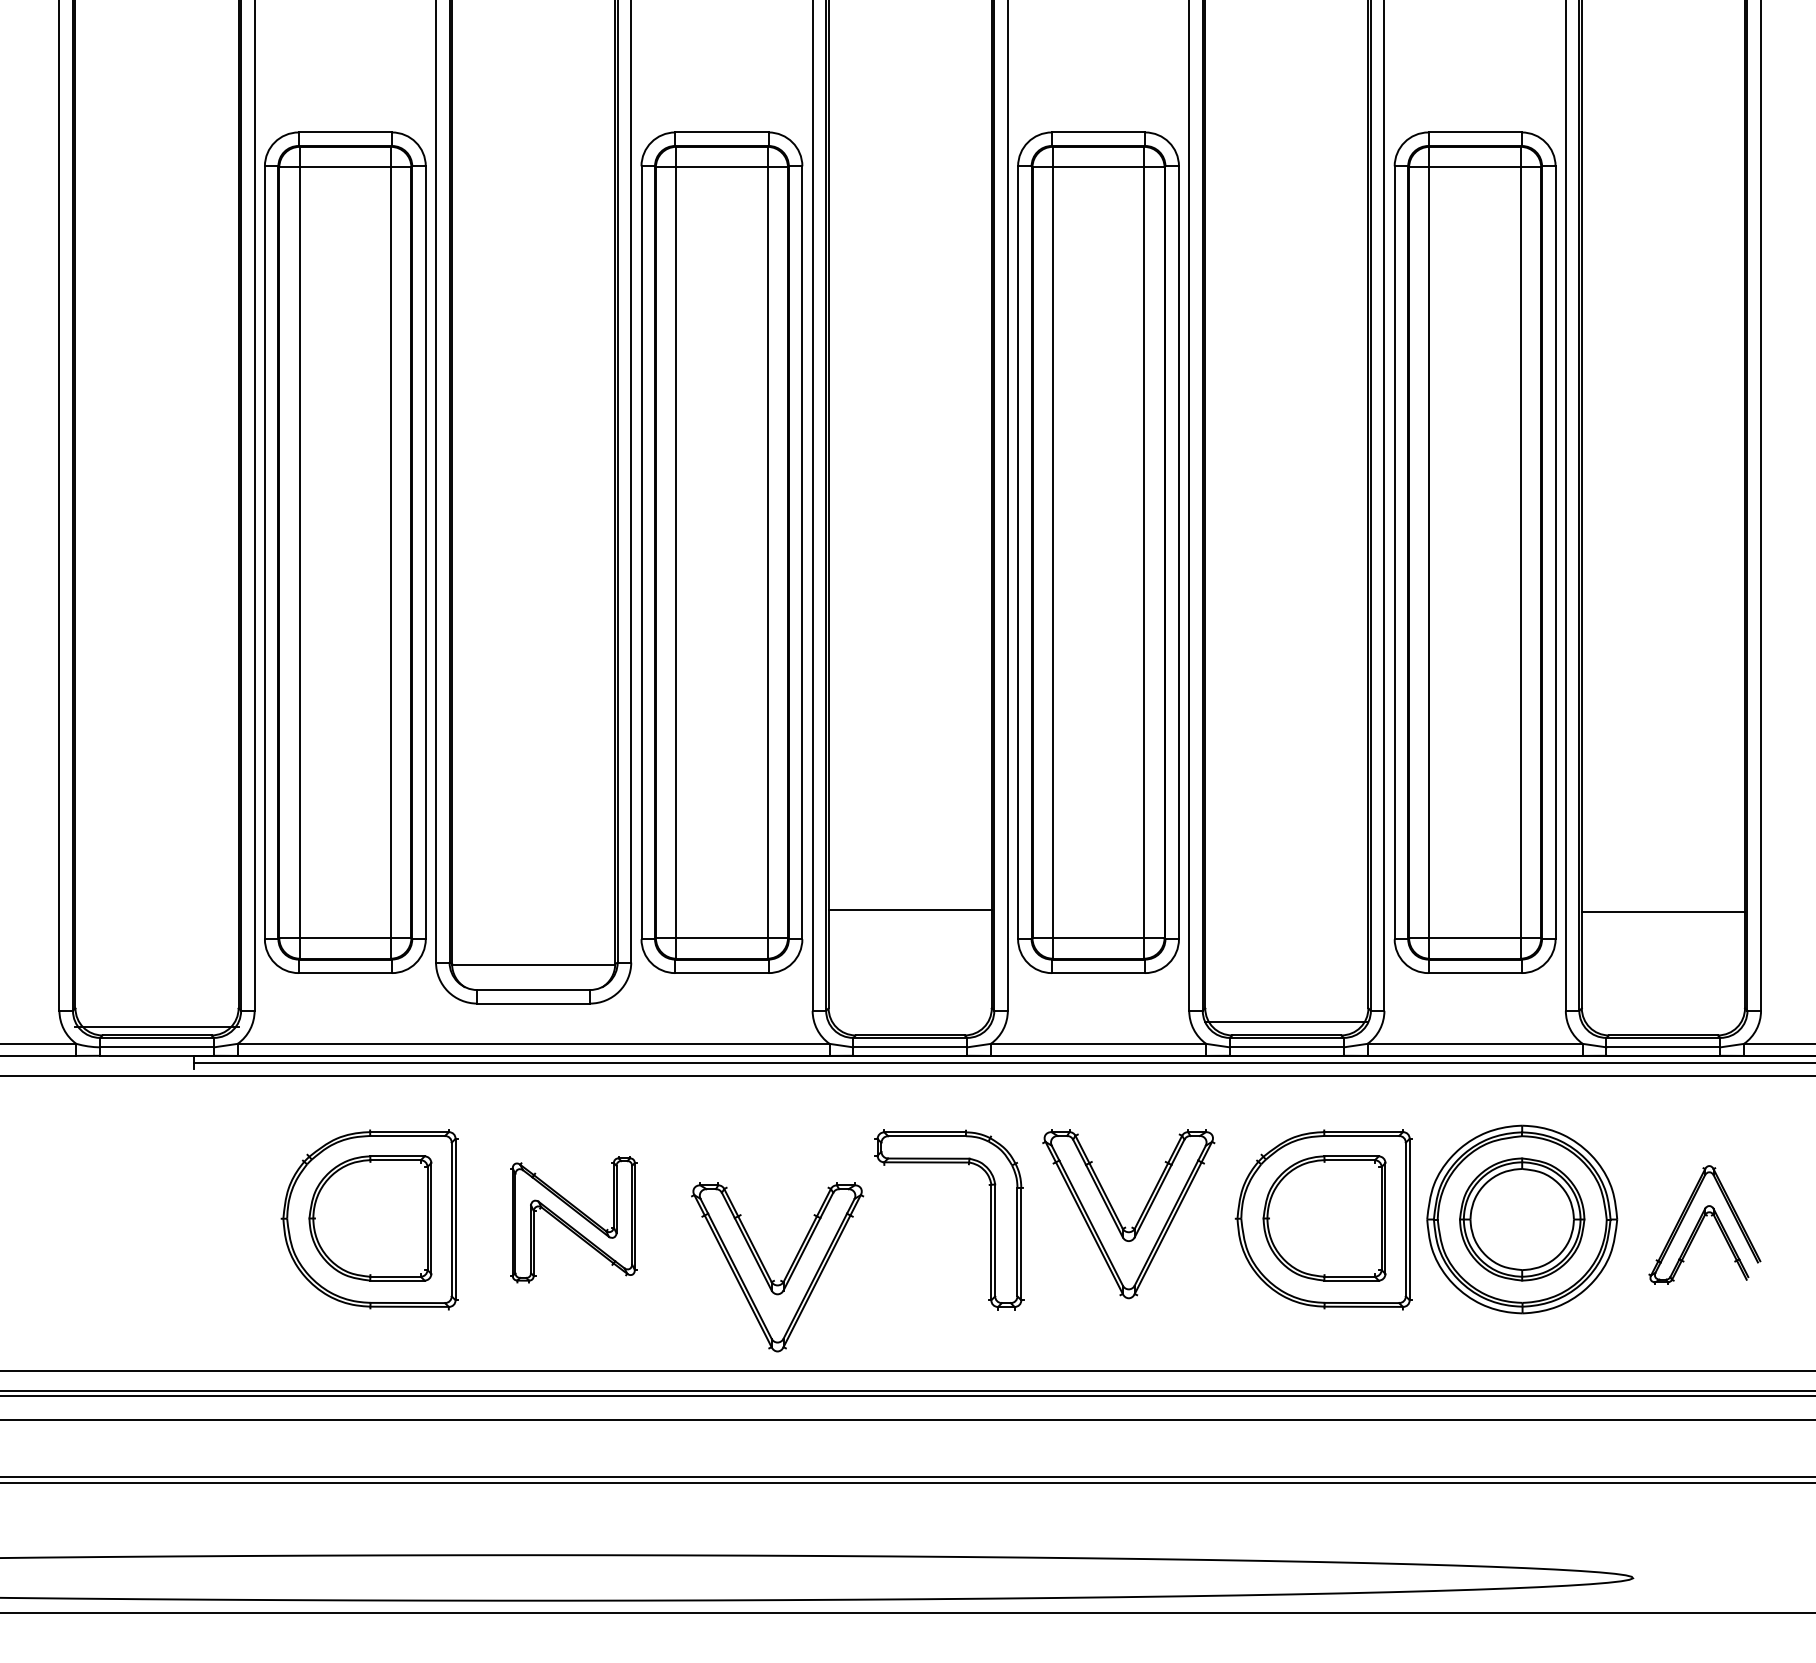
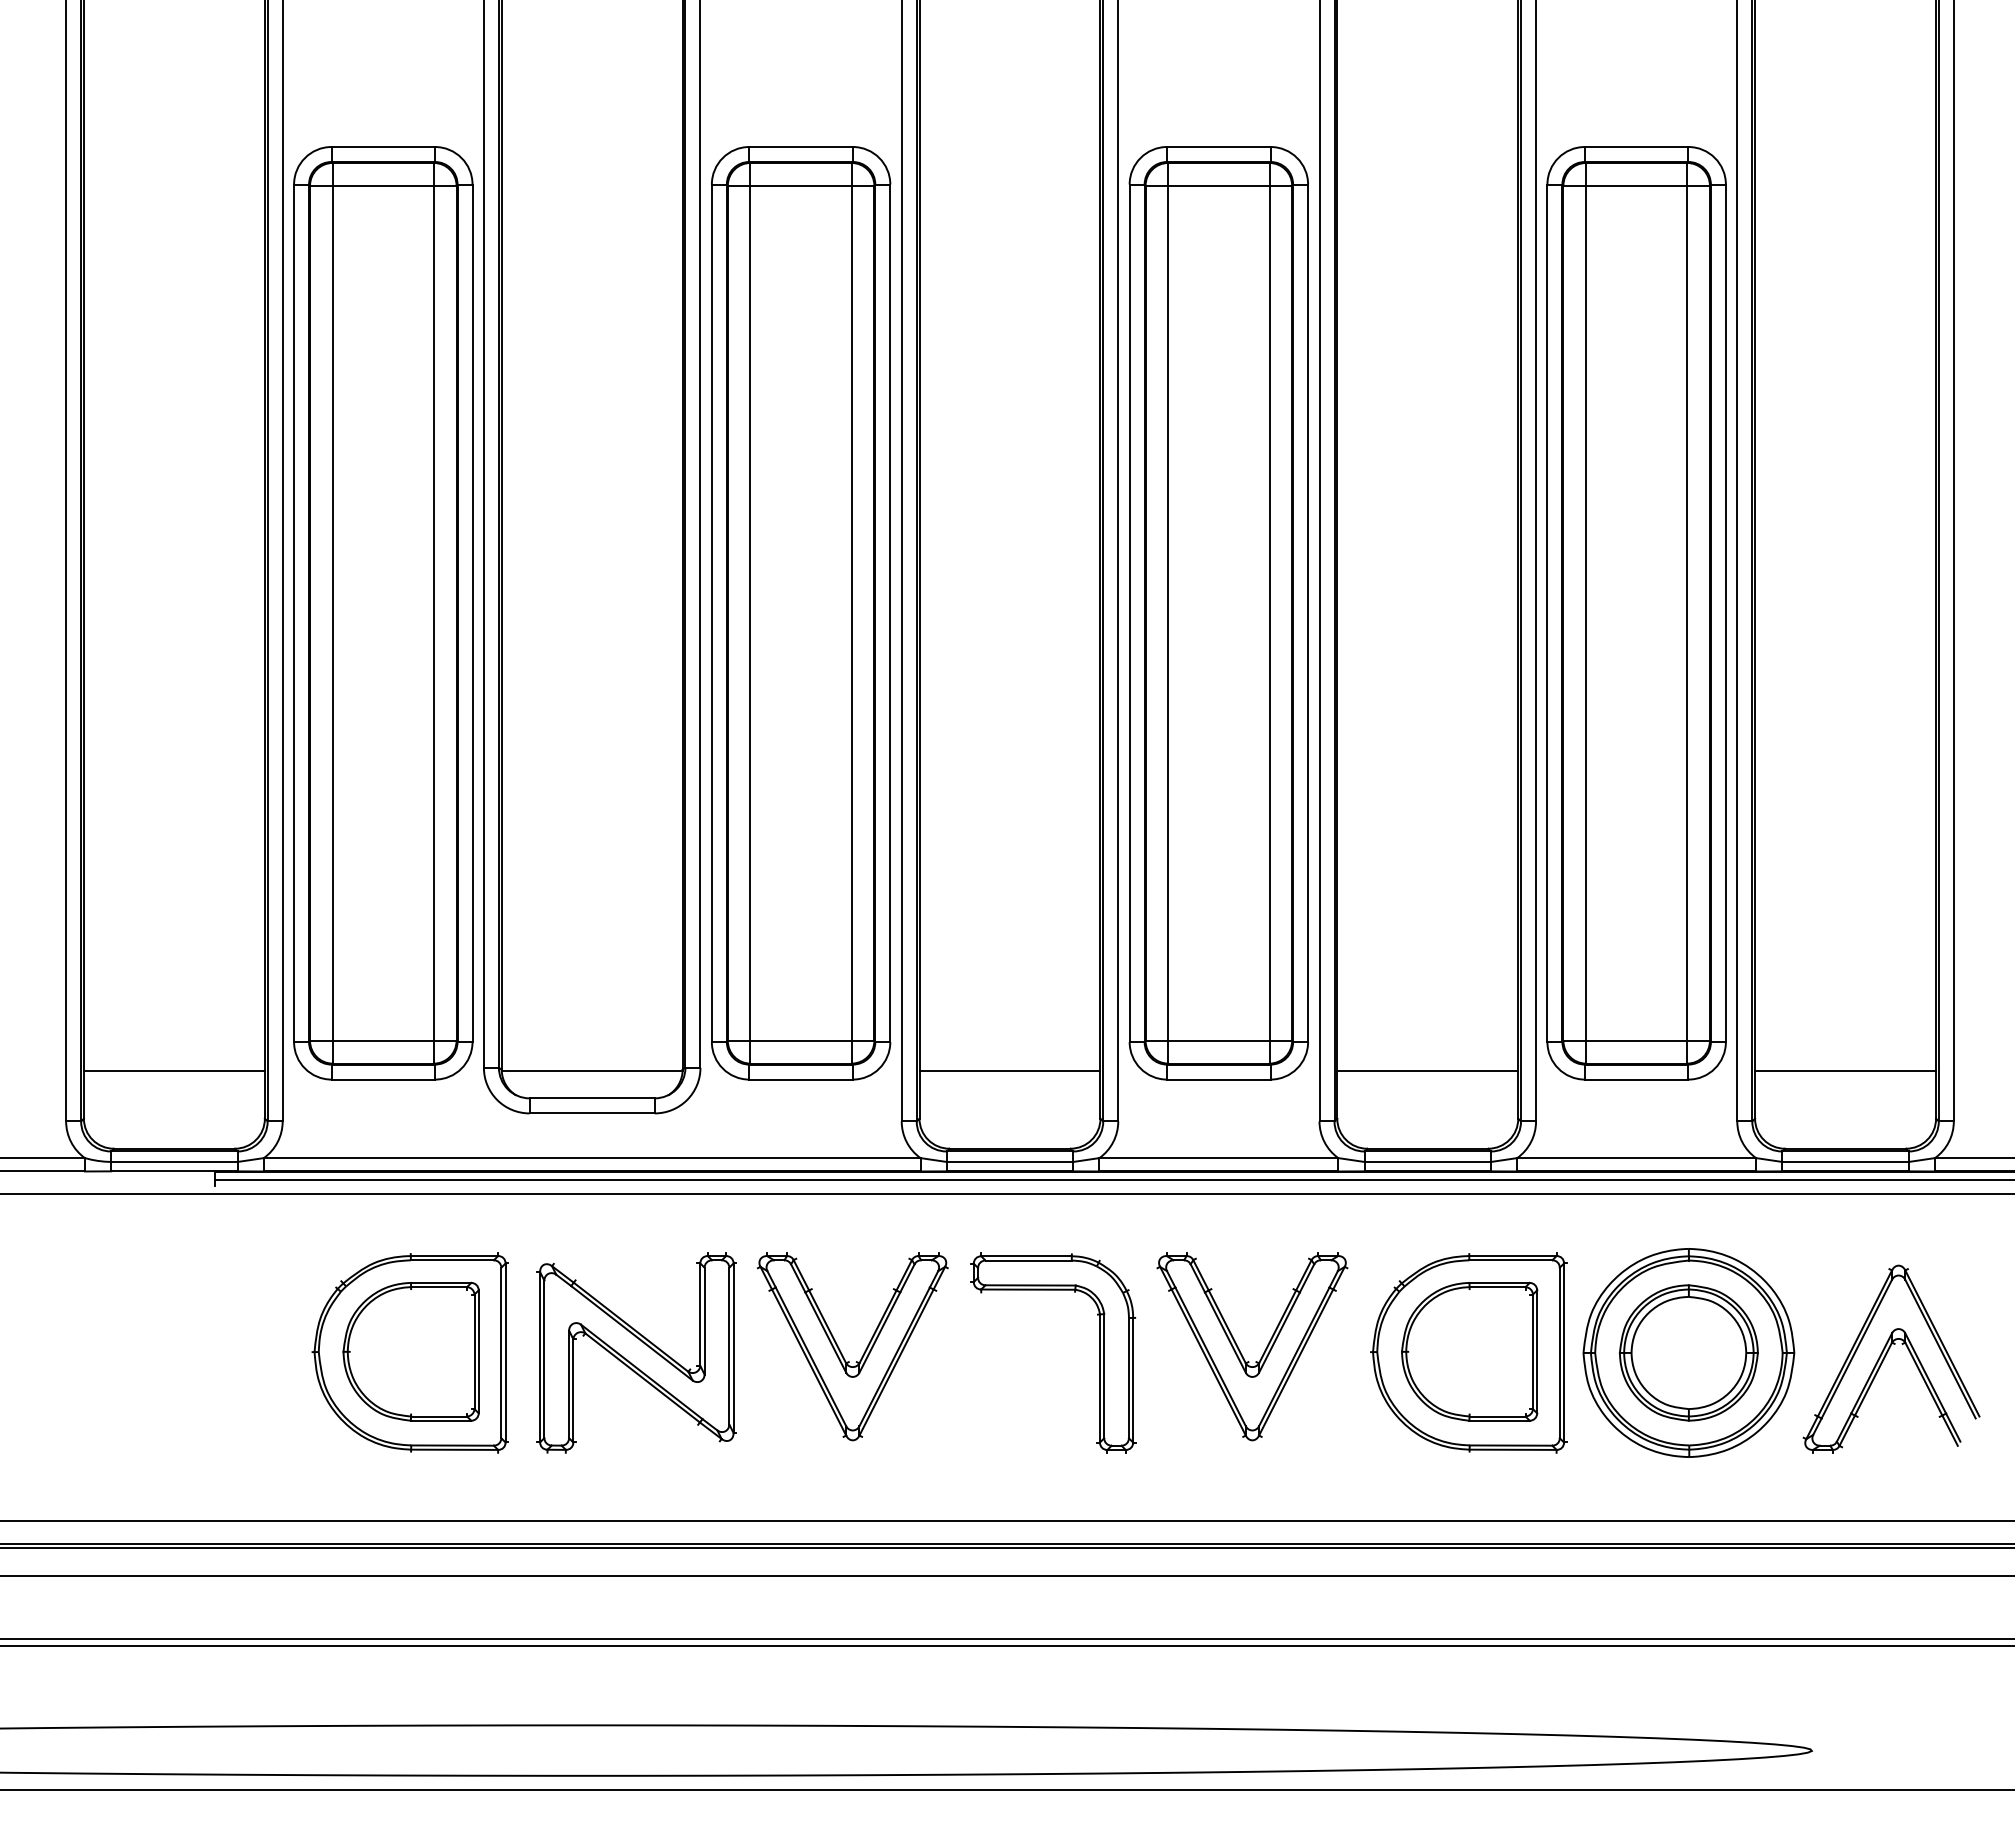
line: (909, 909) -> (1009, 1071), moved
line: (1663, 912) -> (1845, 1071), moved
line: (1286, 1022) -> (1427, 1071), moved
line: (156, 1027) -> (173, 1071), moved
part: (573, 1219) -> (636, 1352), size x1.43
part: (1704, 1224) -> (1891, 1358), size x1.43
part: (767, 1271) -> (841, 1351), moved

